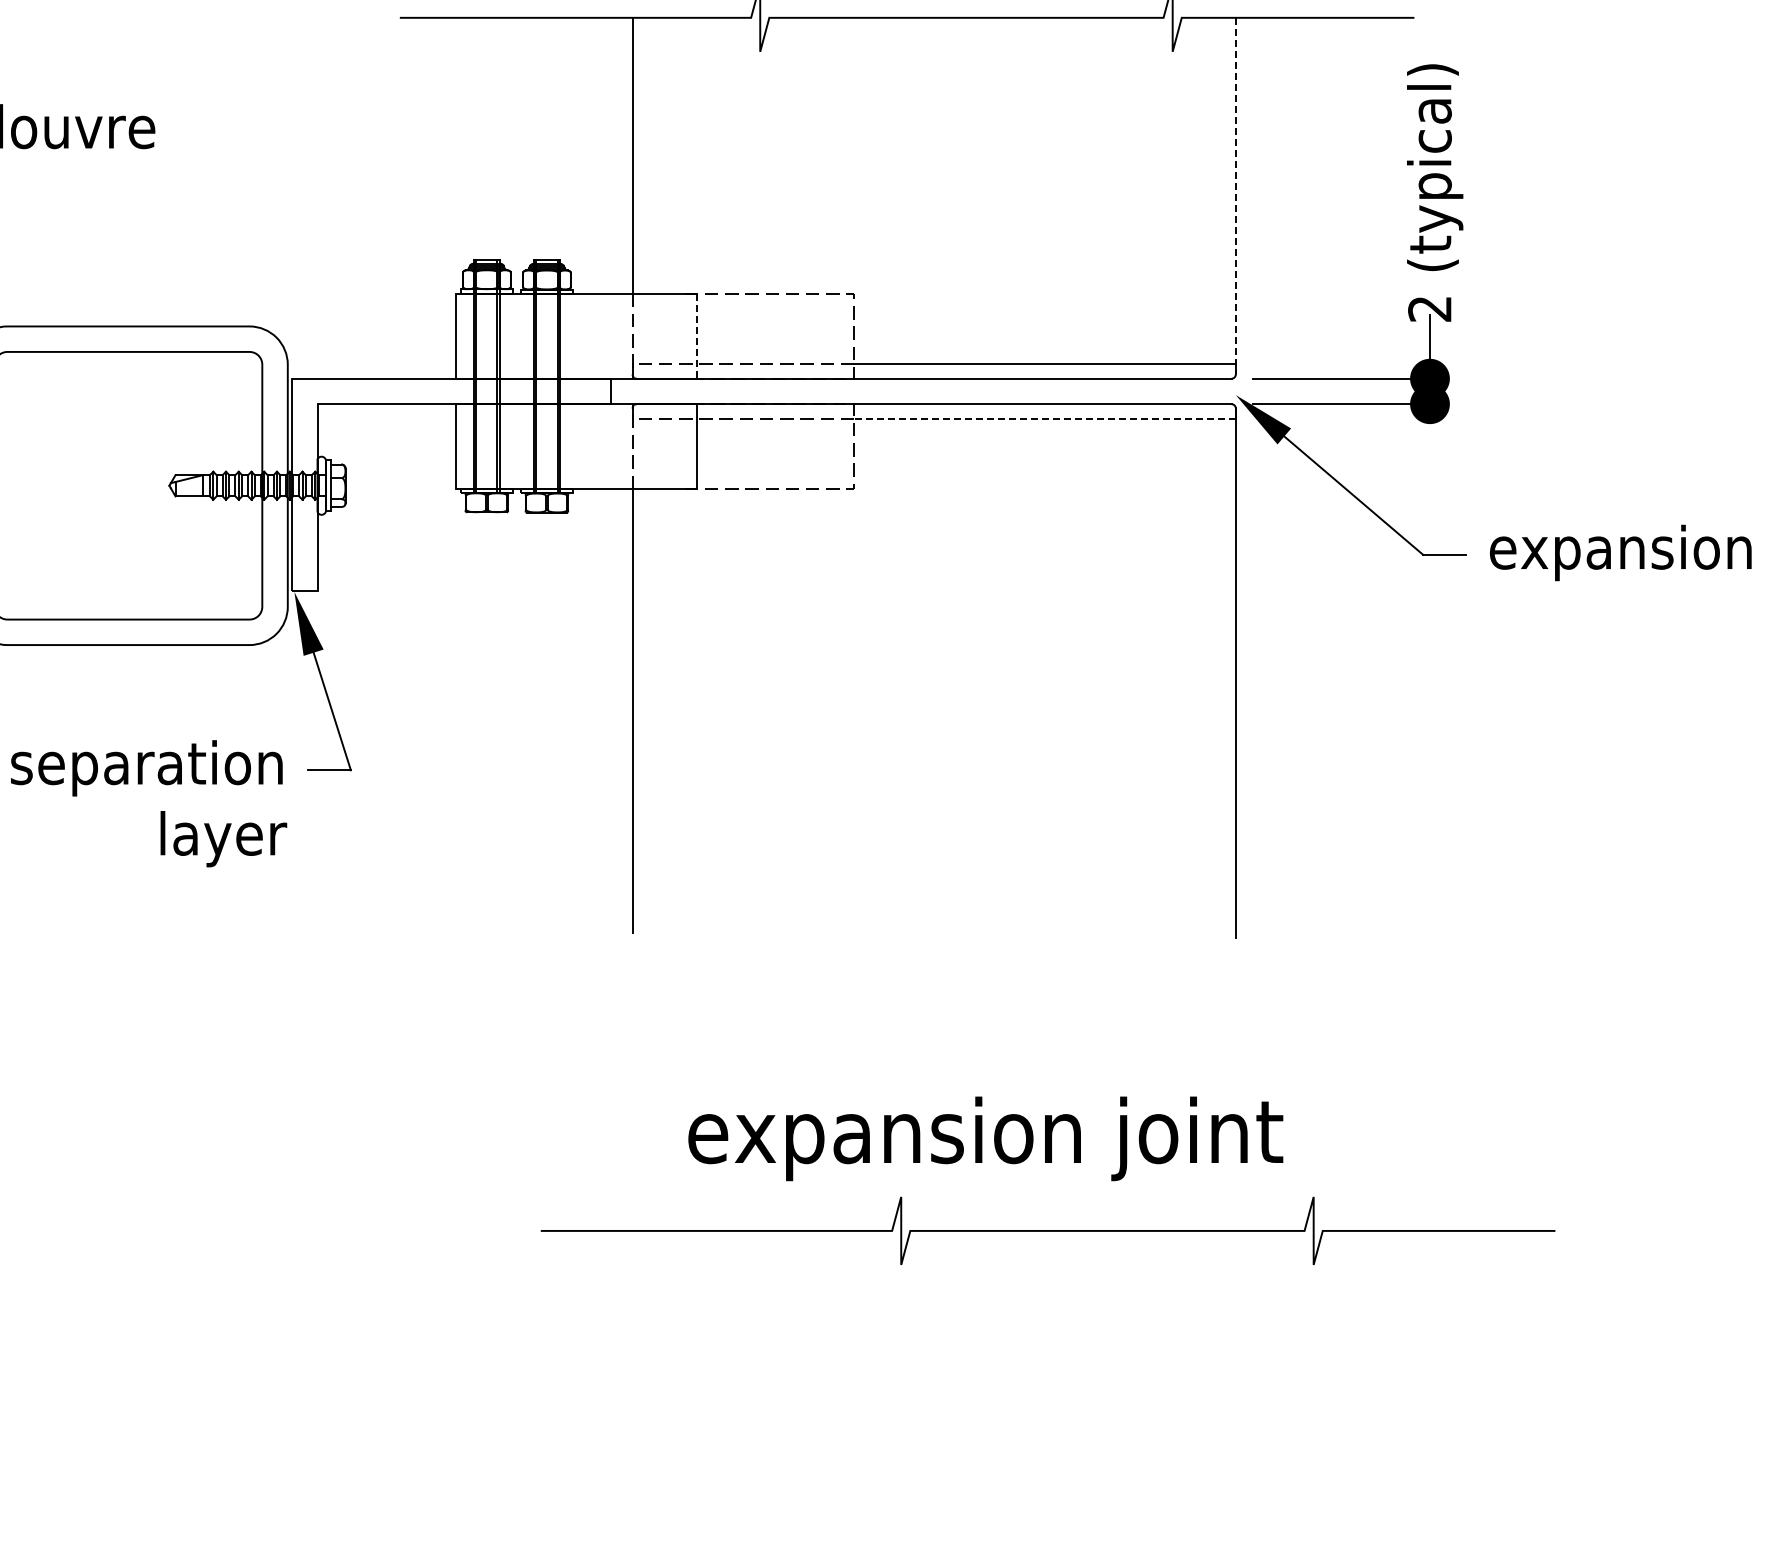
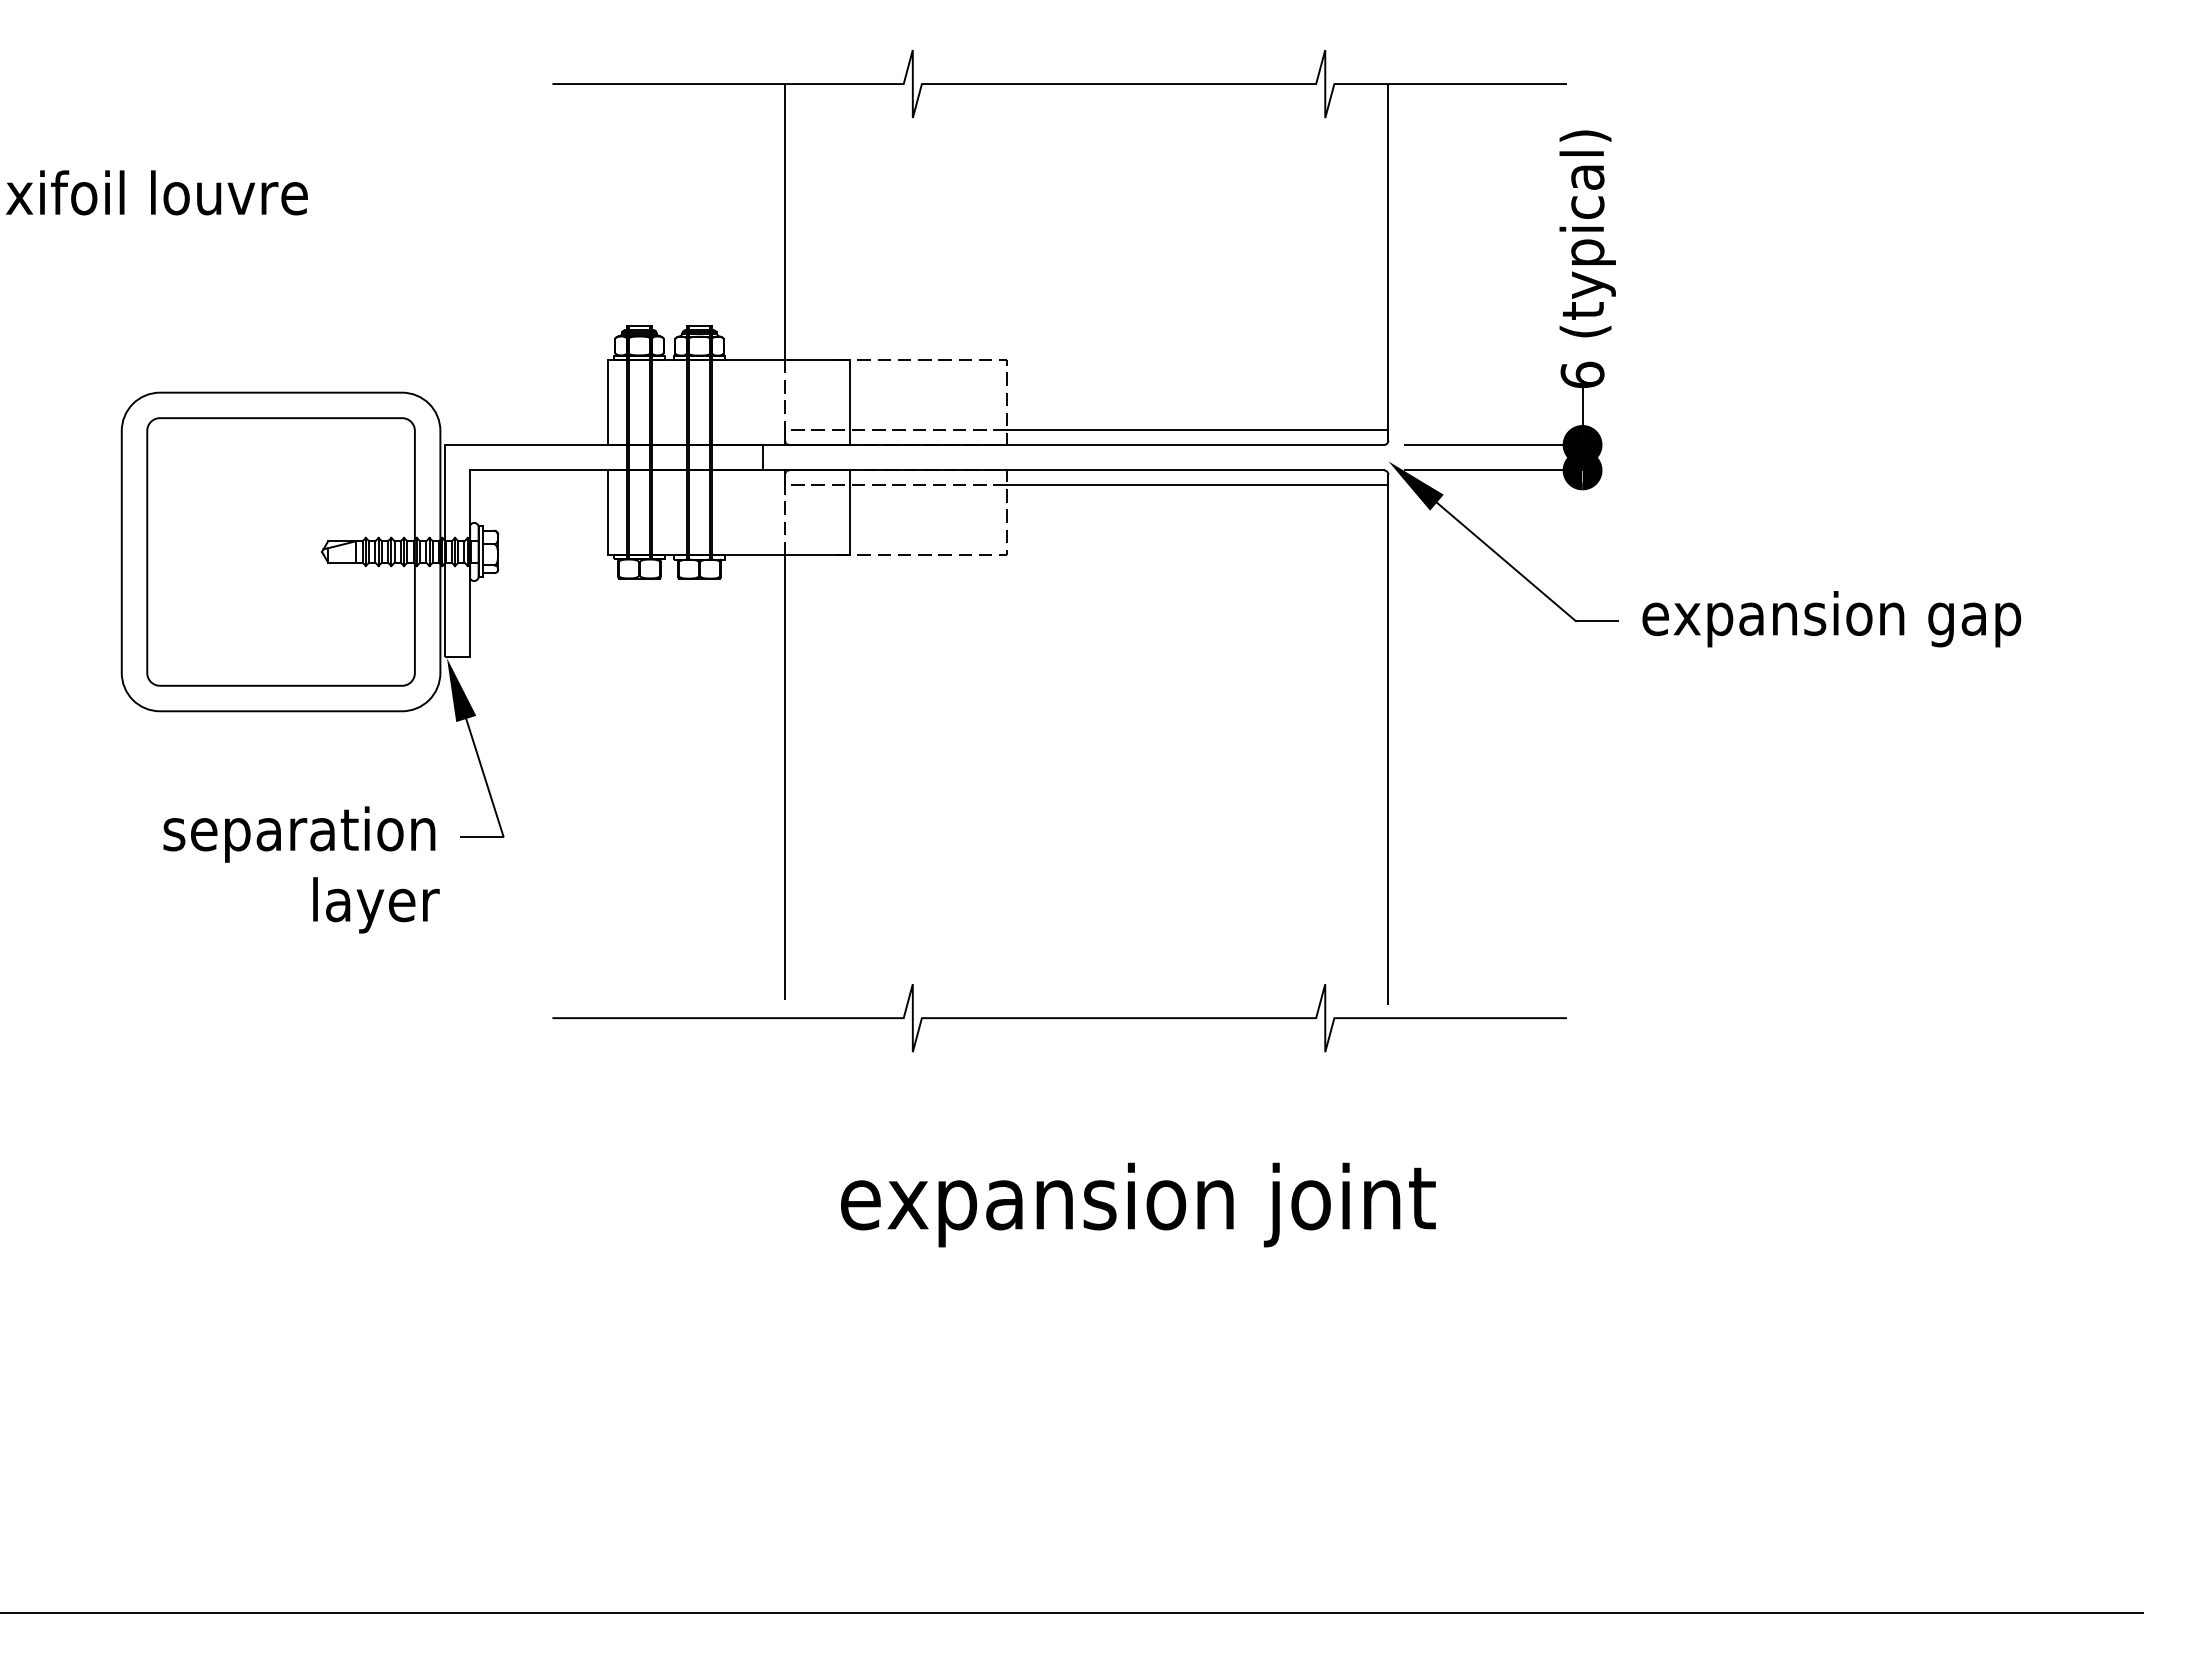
line: (1235, 196) -> (1388, 262), dashed -> solid
text: (1429, 308) -> (1582, 374), 2 -> 6
line: (697, 336) -> (850, 402), dashed -> solid
line: (1044, 419) -> (1197, 485), dashed -> solid
curve: (1047, 1231) -> (1059, 1018), moved

